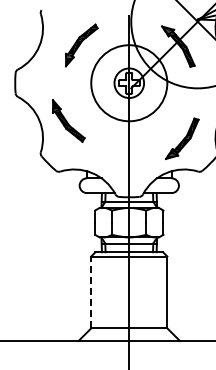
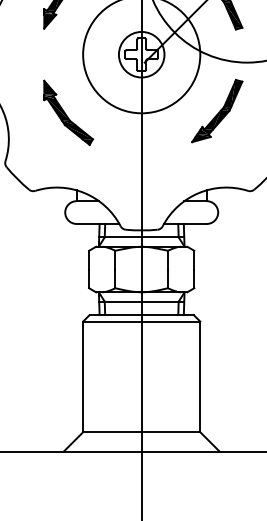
part: (68, 120) -> (68, 112), moved
part: (182, 138) -> (217, 110), moved
line: (91, 292) -> (83, 377), dashed -> solid

